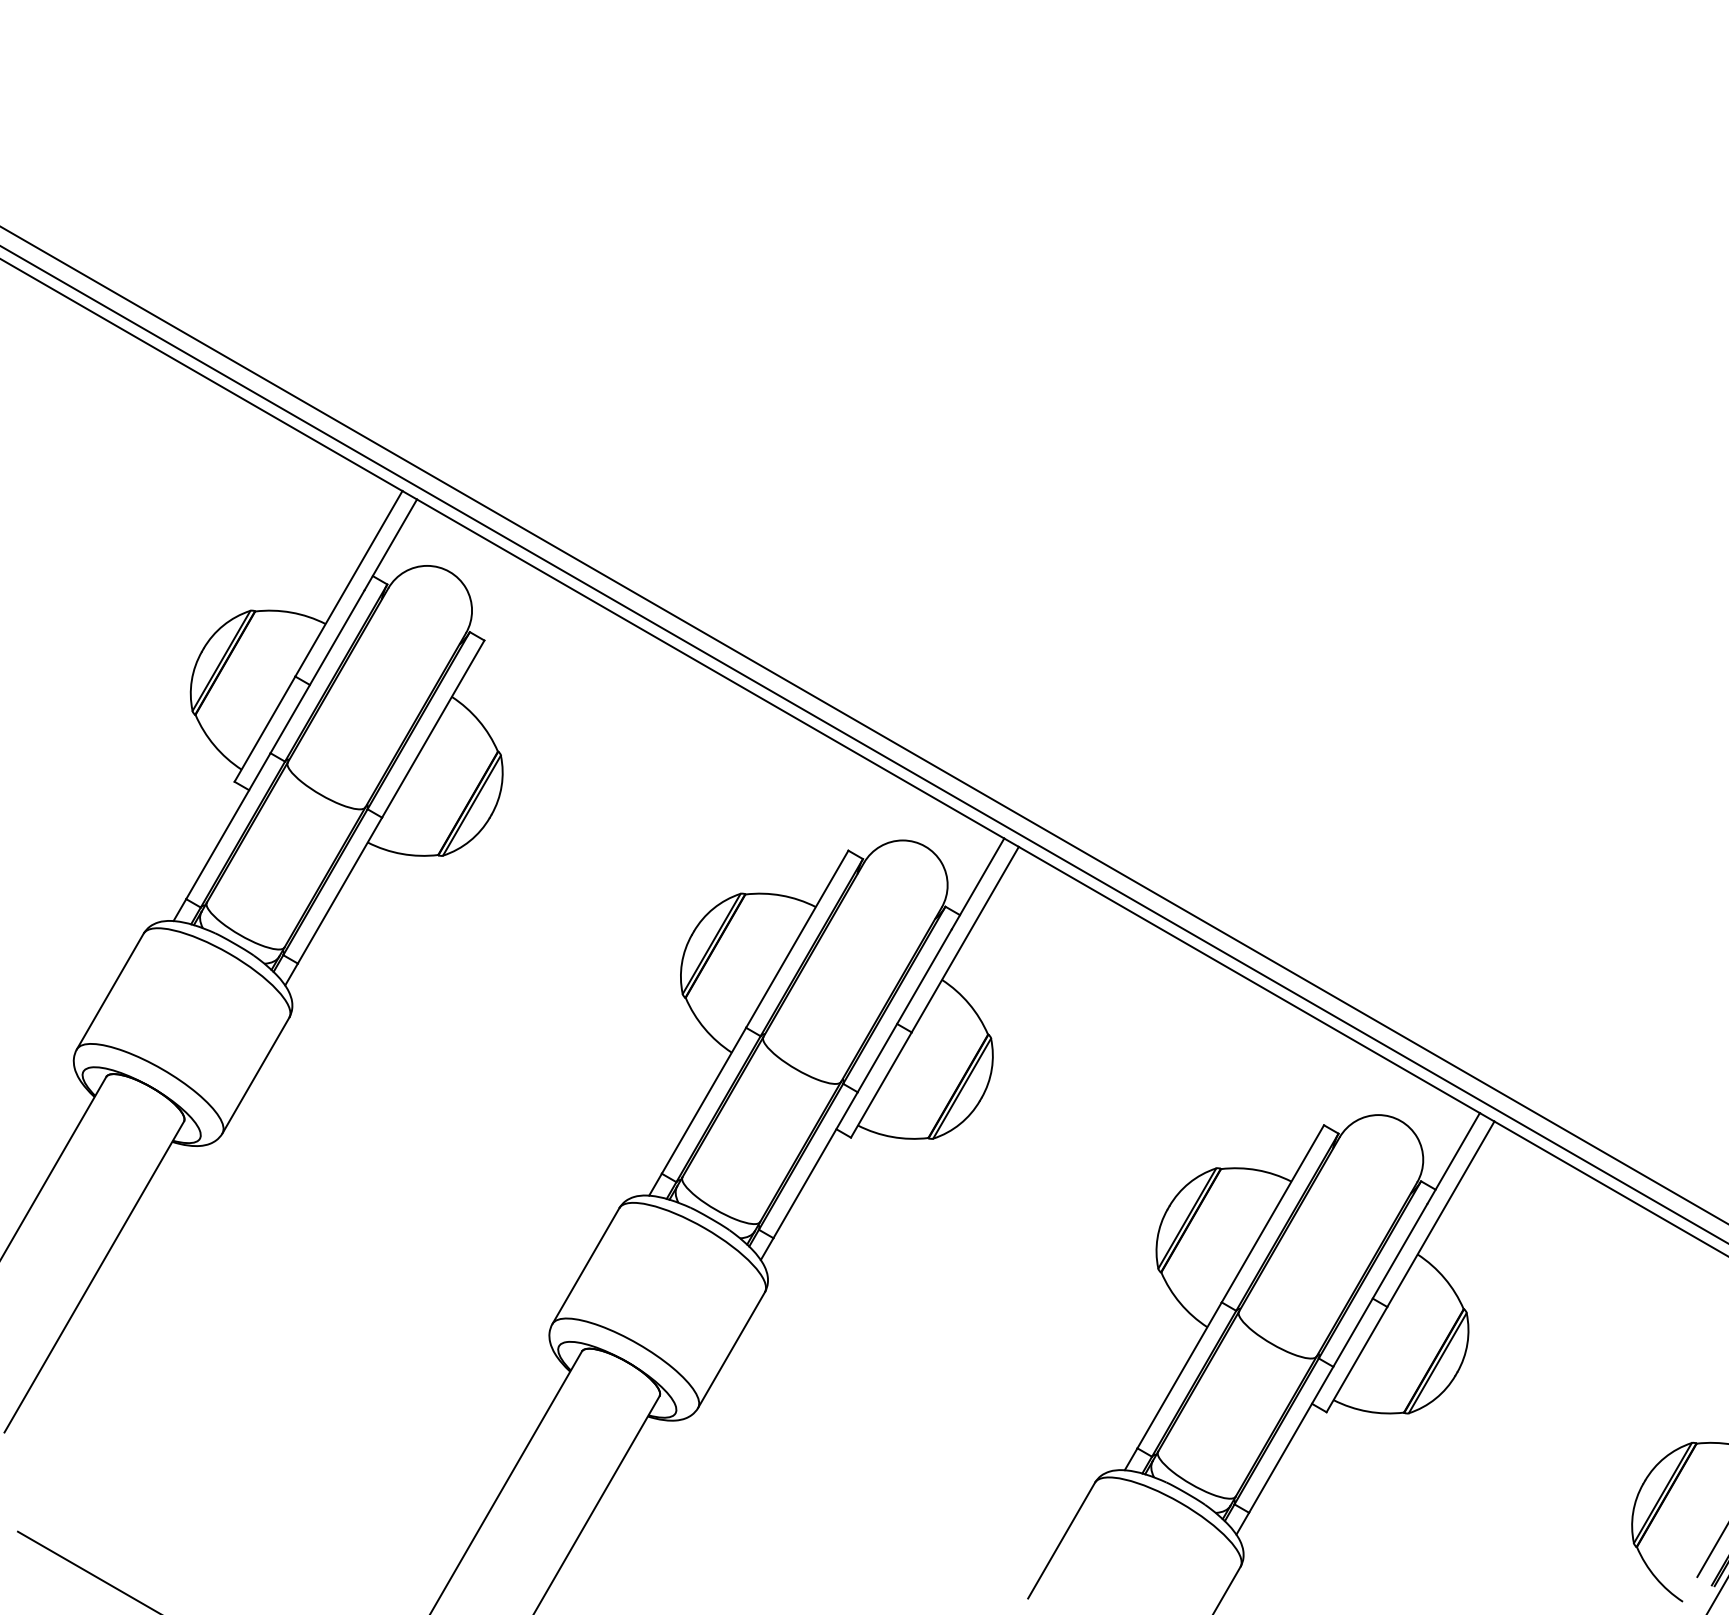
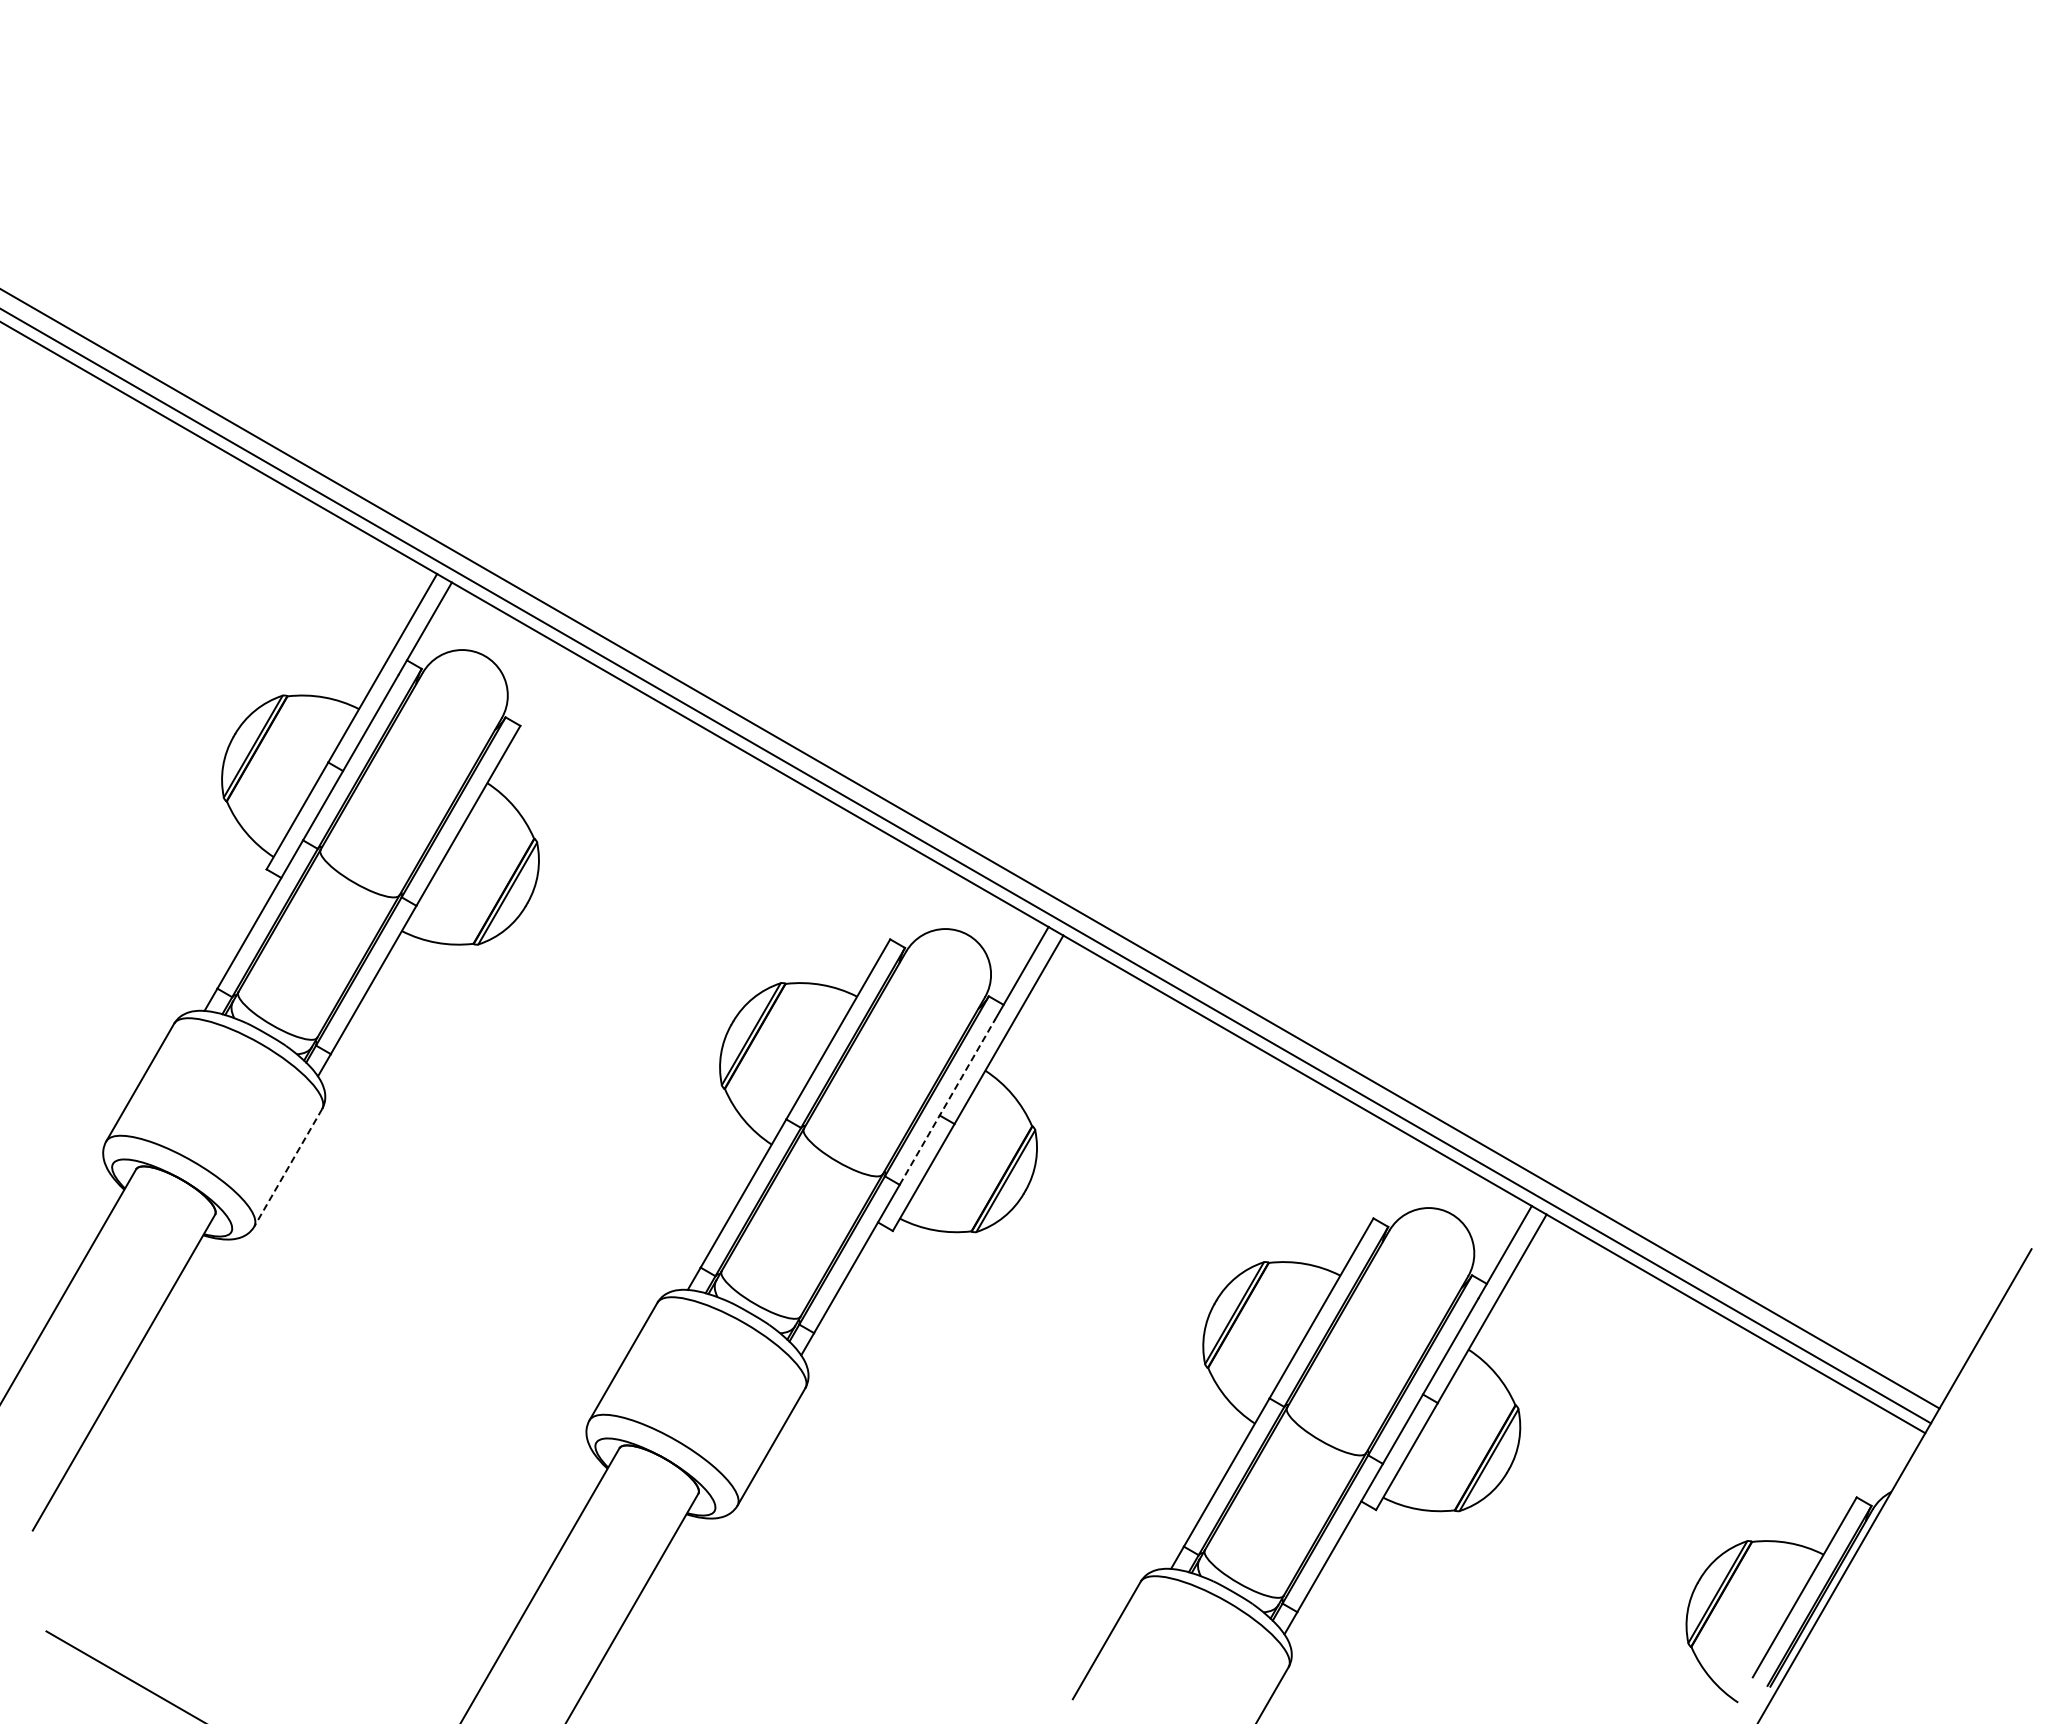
line: (904, 1011) -> (947, 1102), solid -> dashed
line: (256, 1075) -> (288, 1167), solid -> dashed

